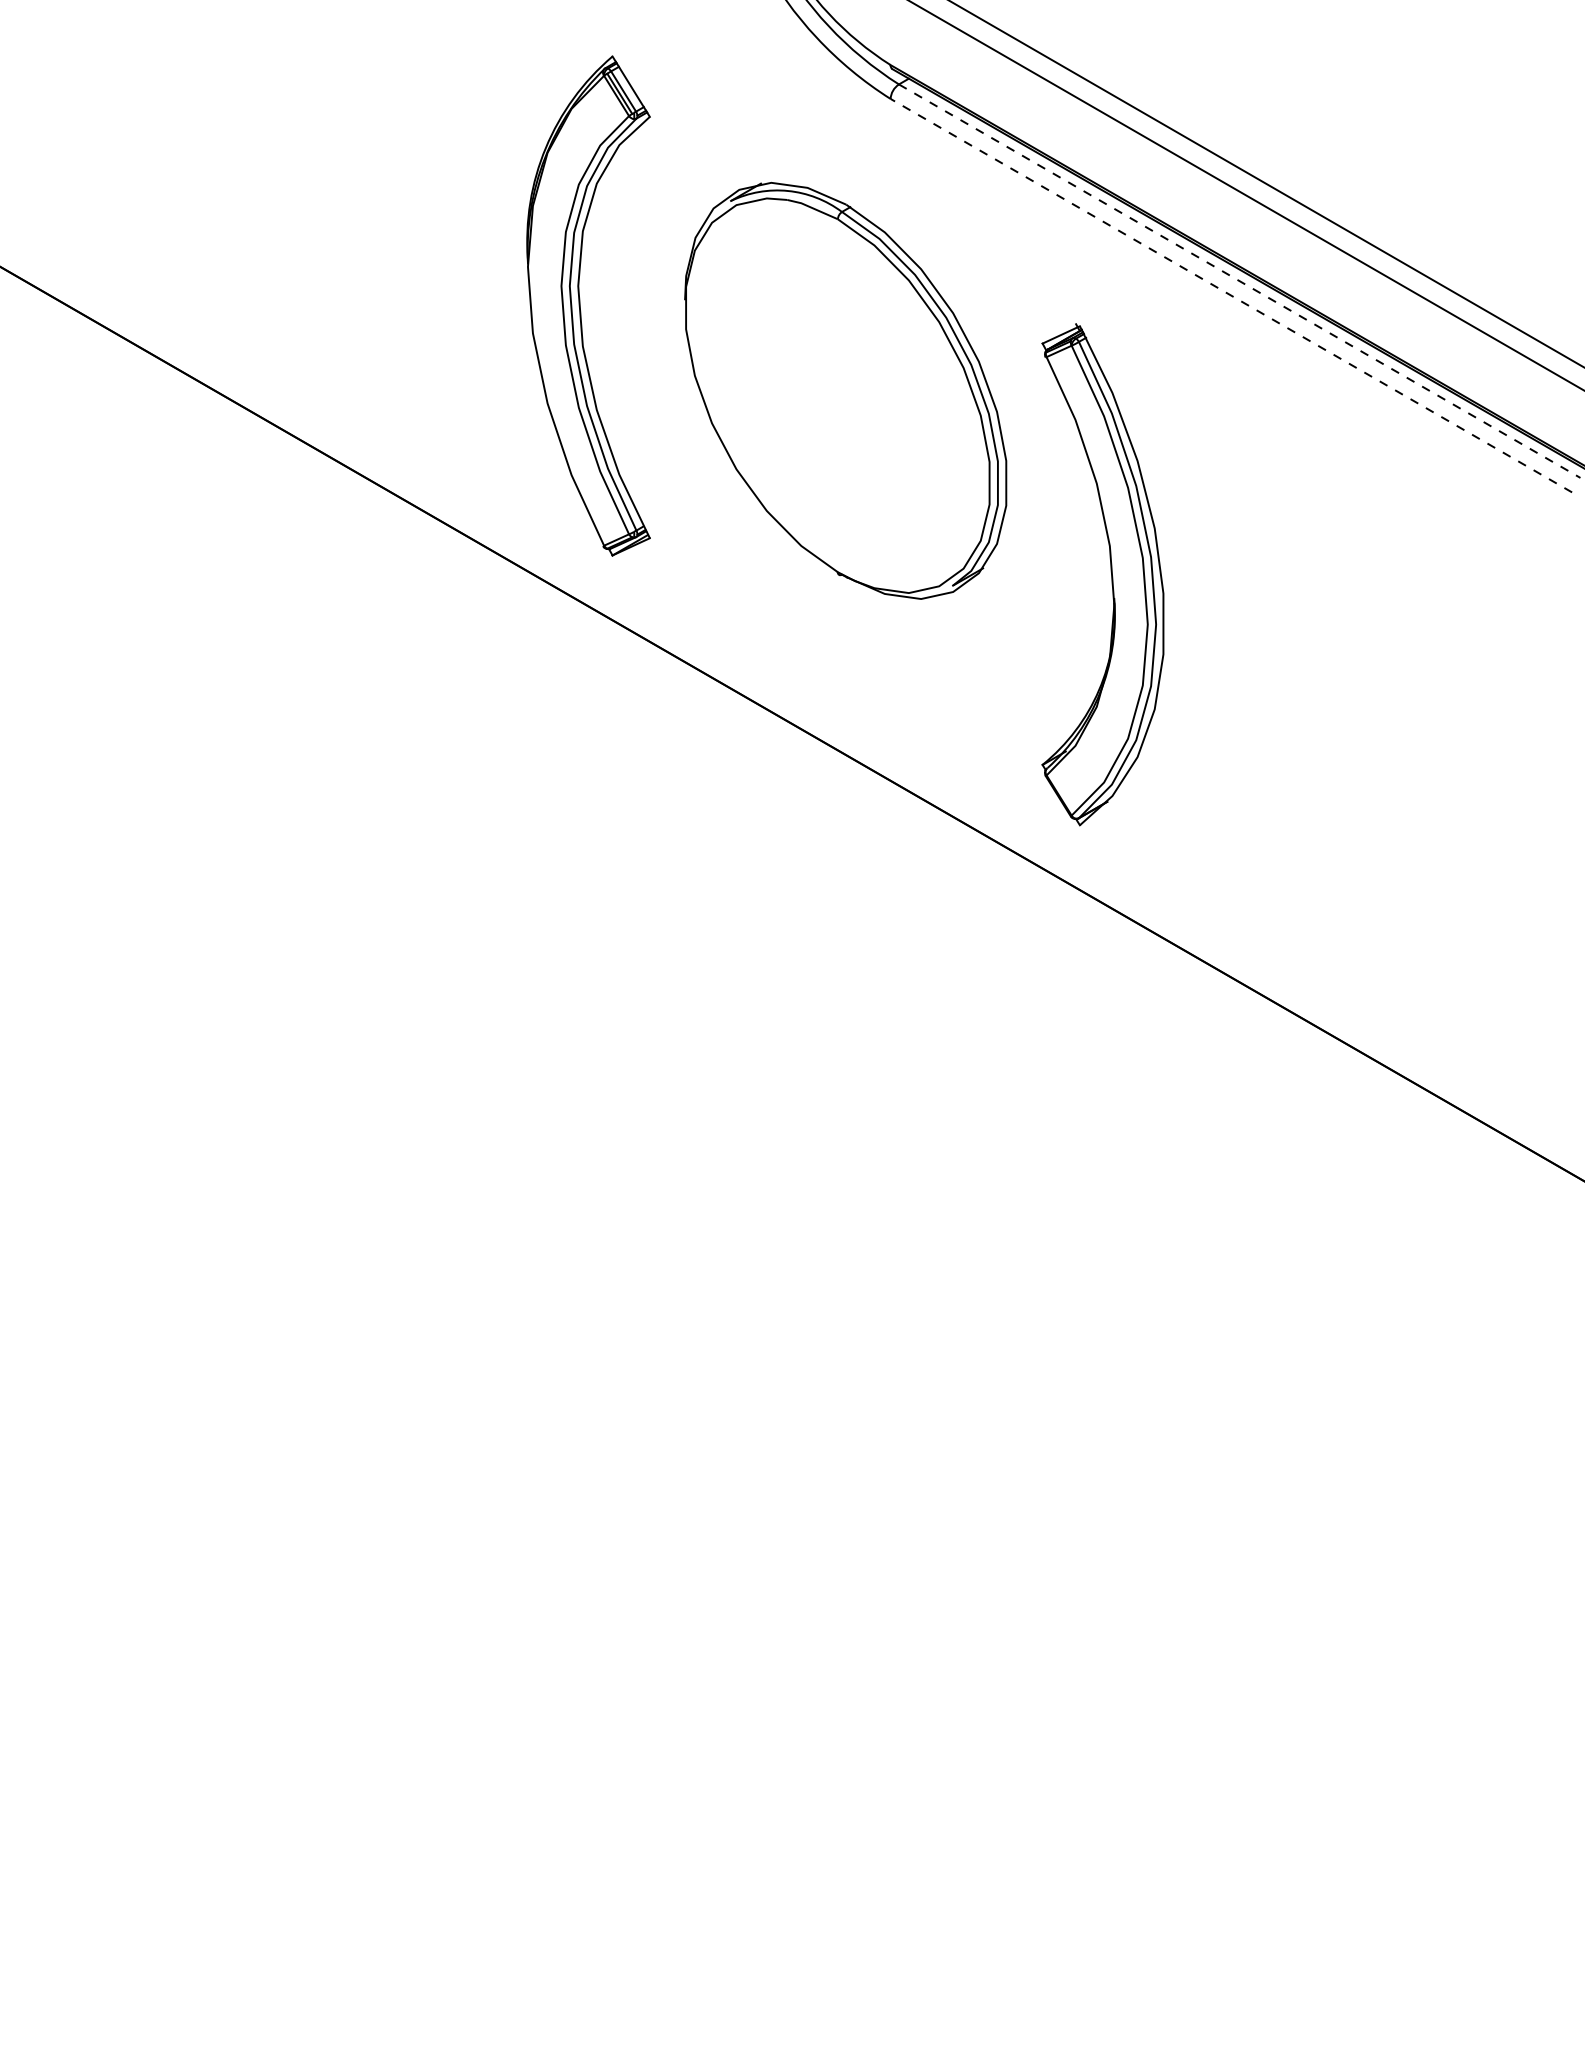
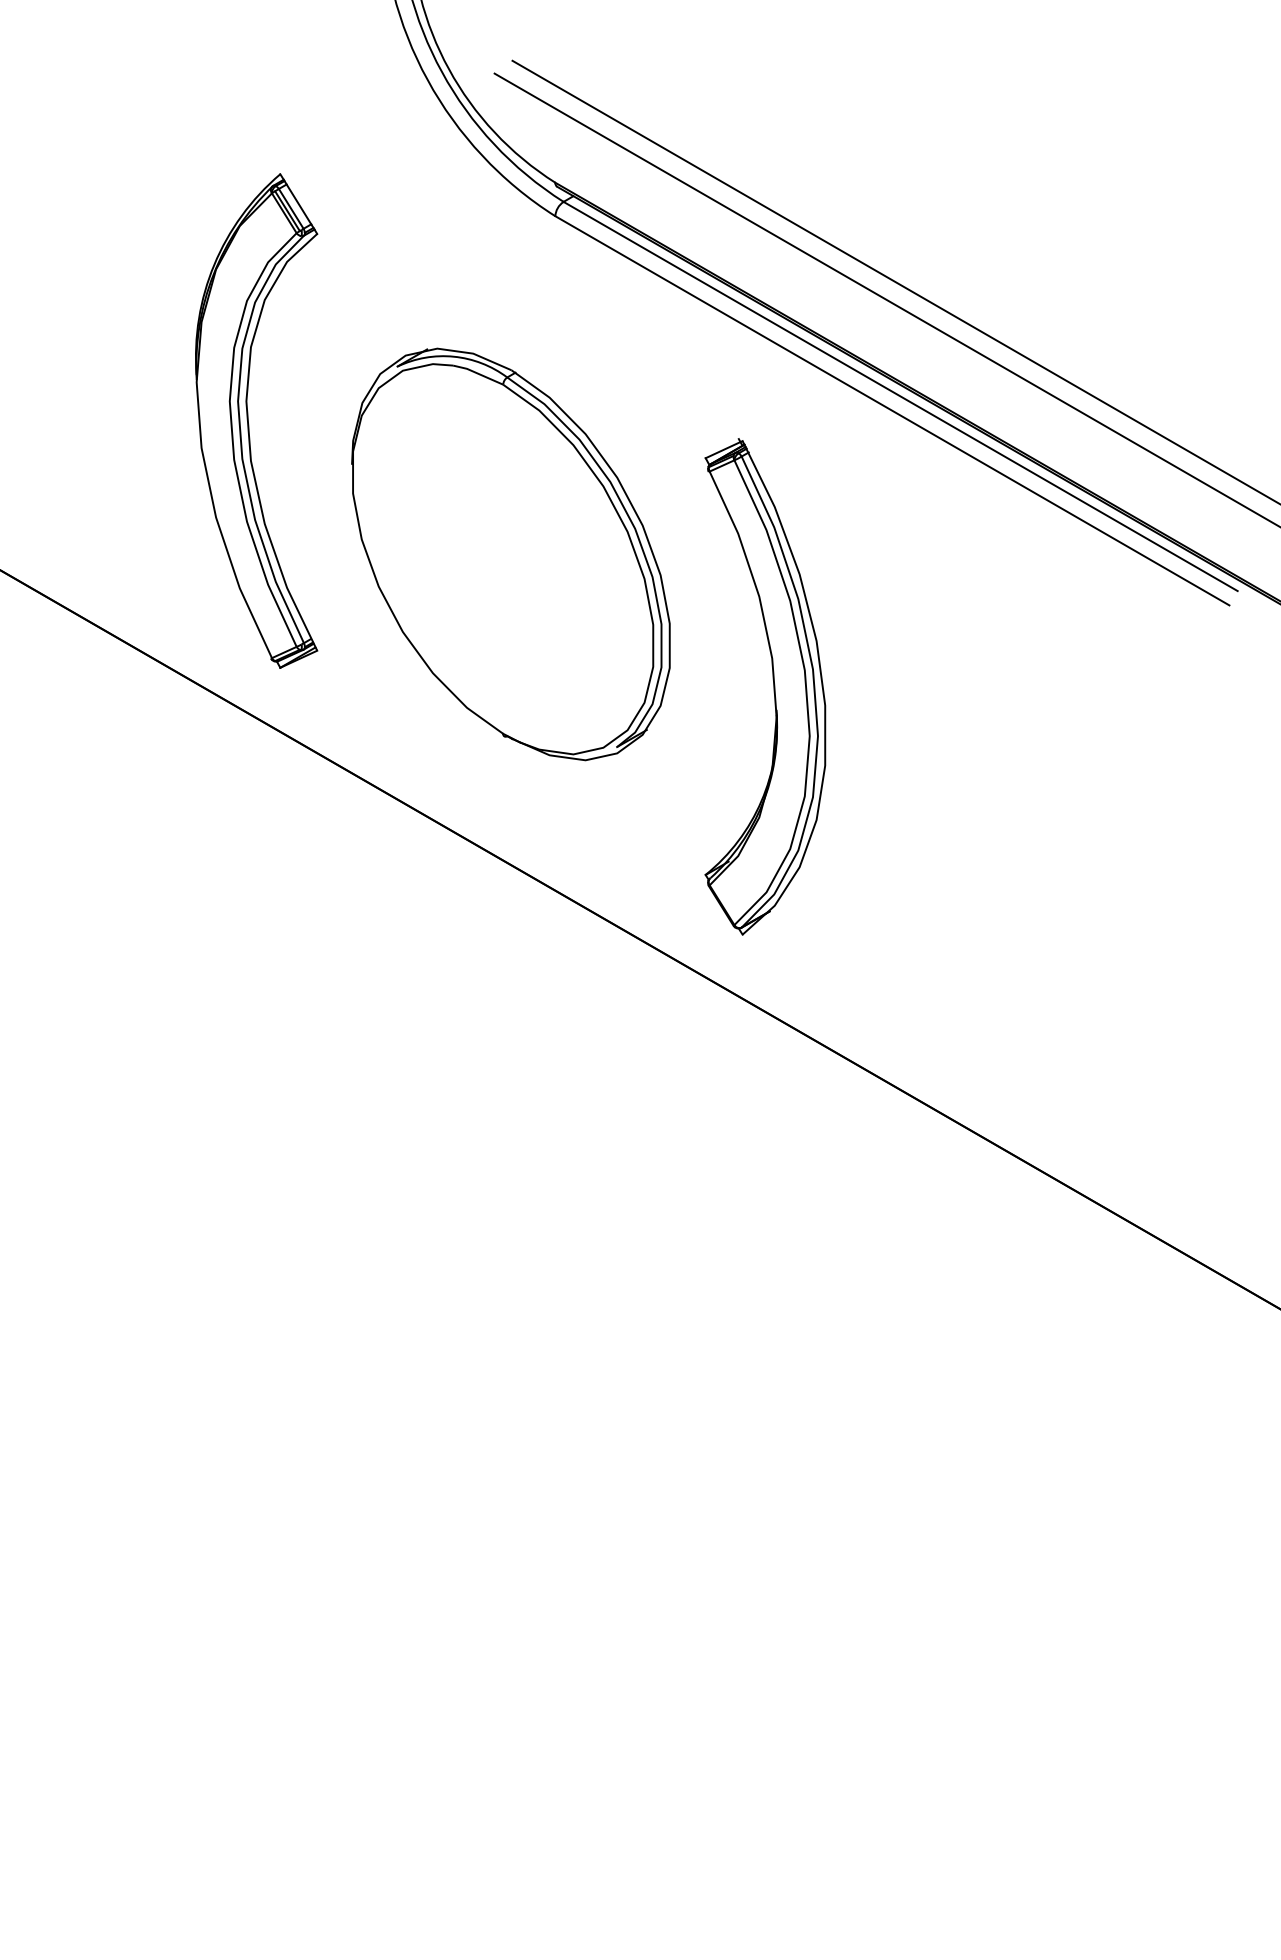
line: (1240, 281) -> (901, 396), dashed -> solid
line: (1230, 295) -> (891, 410), dashed -> solid
part: (845, 390) -> (510, 554), moved

